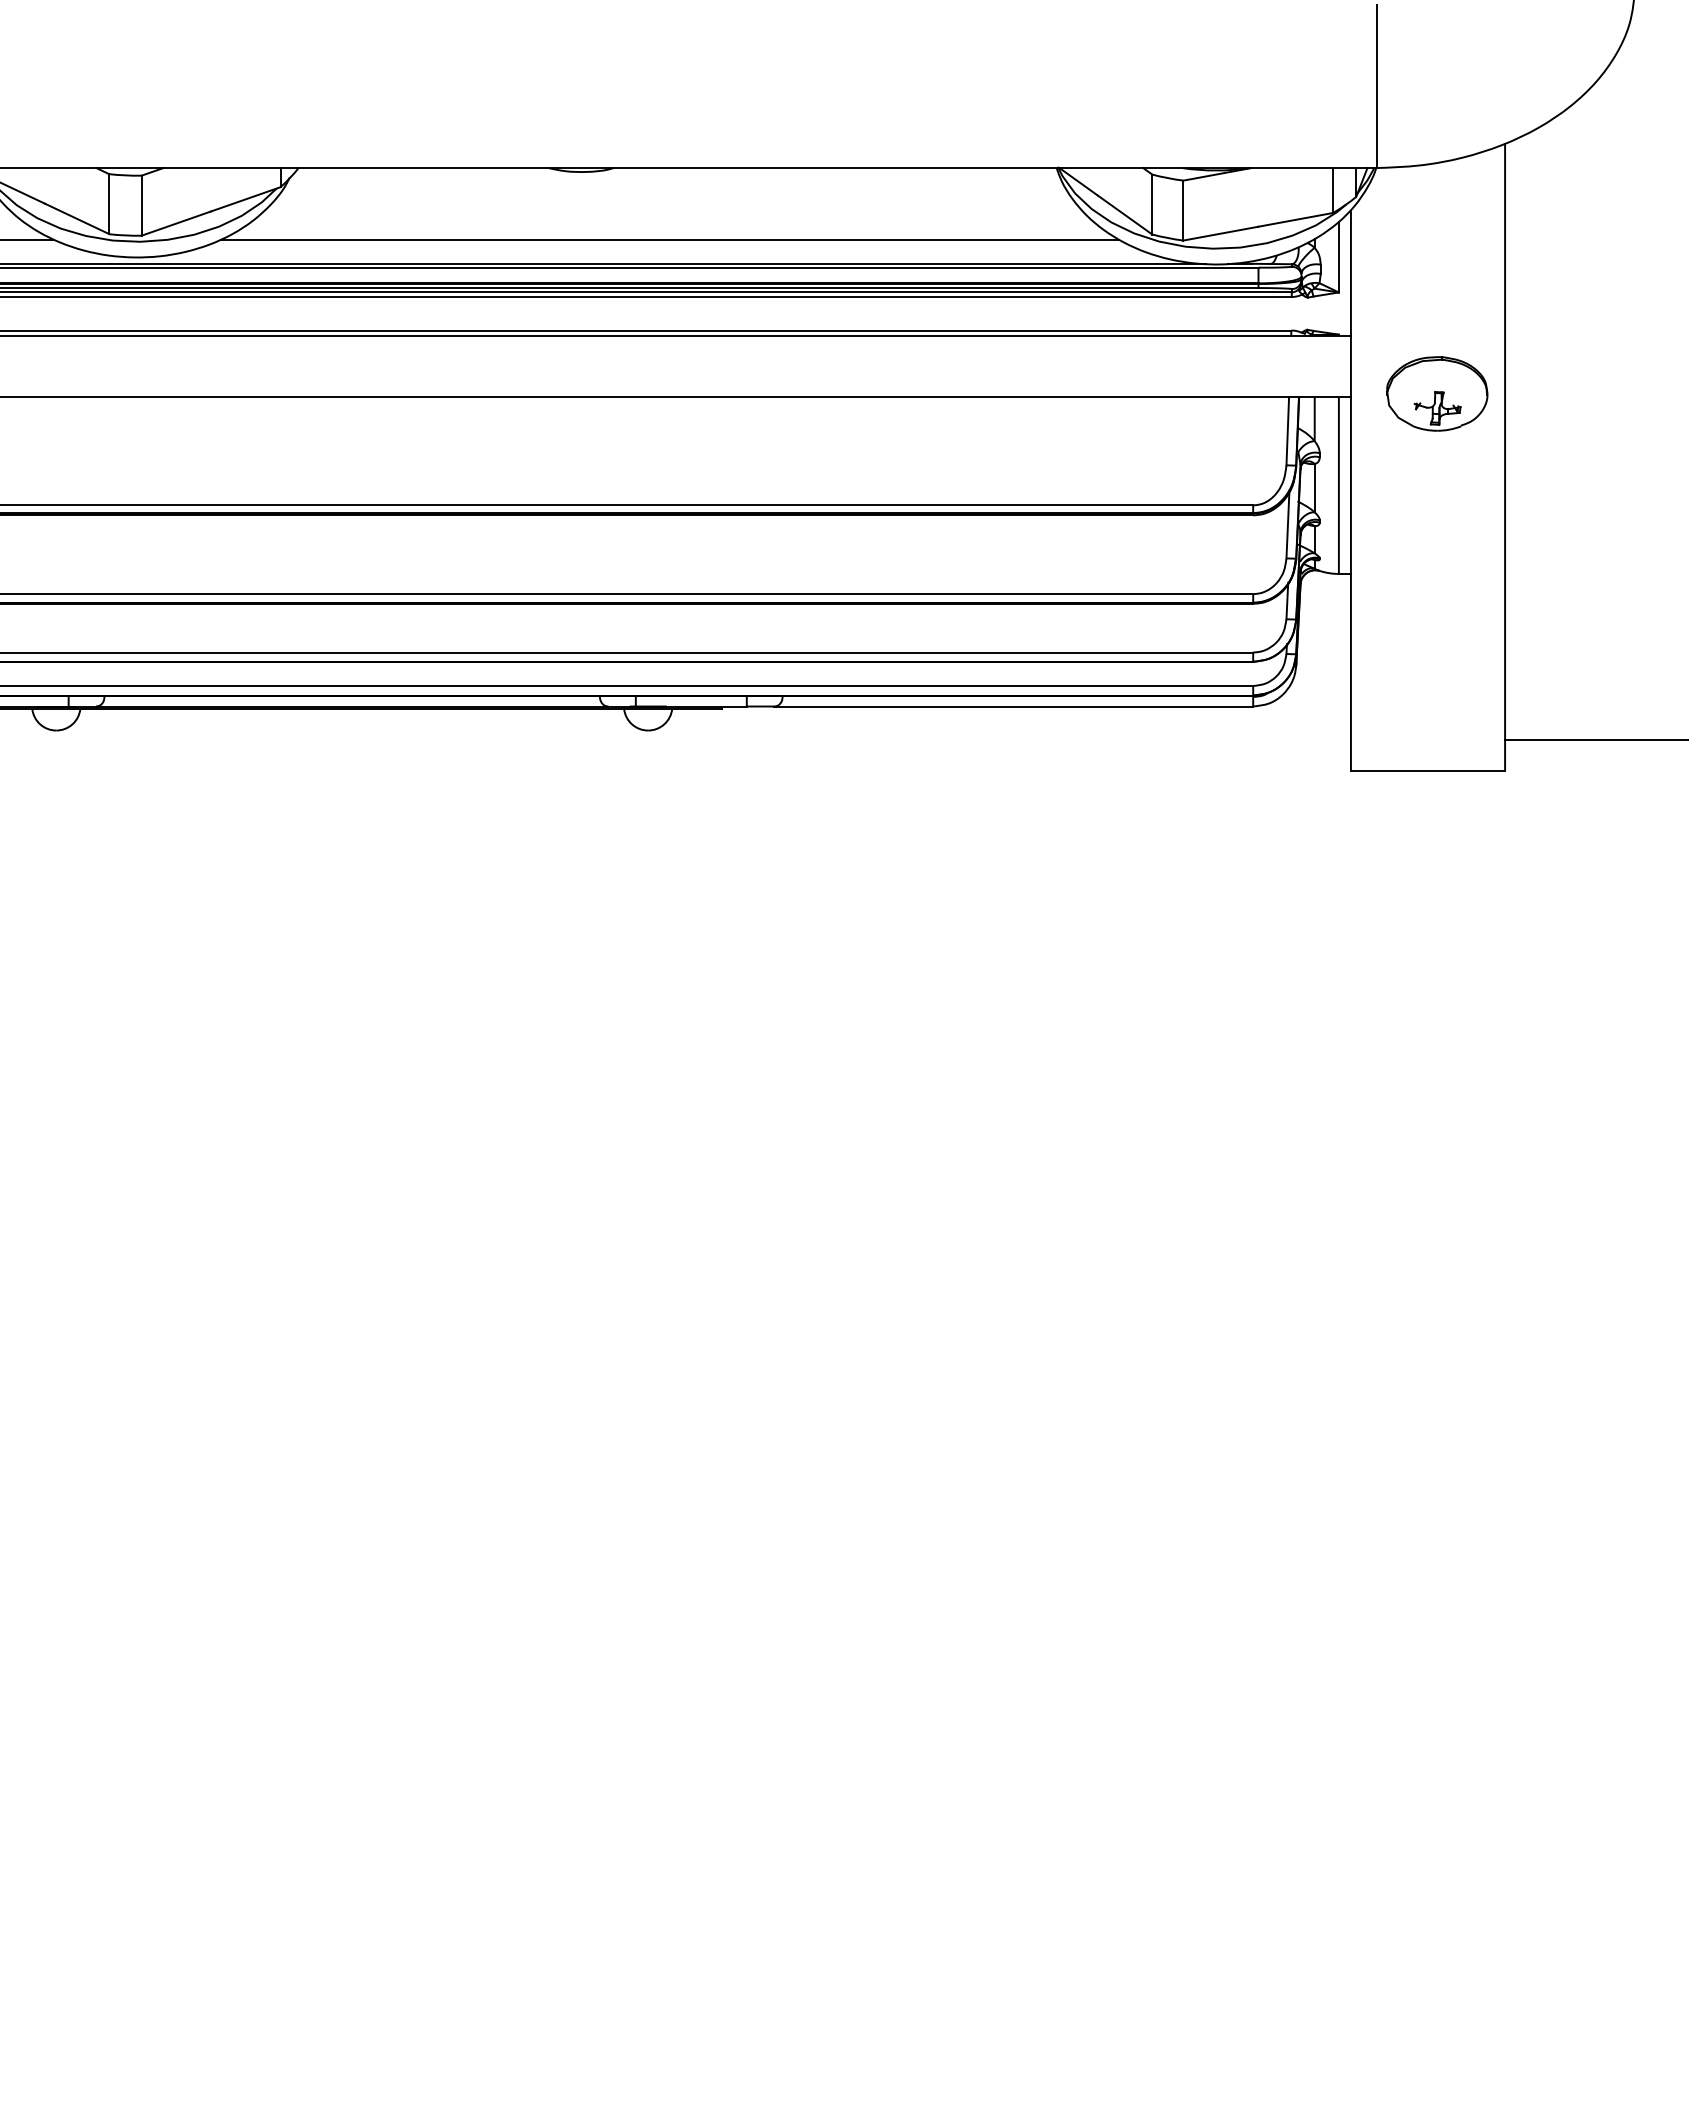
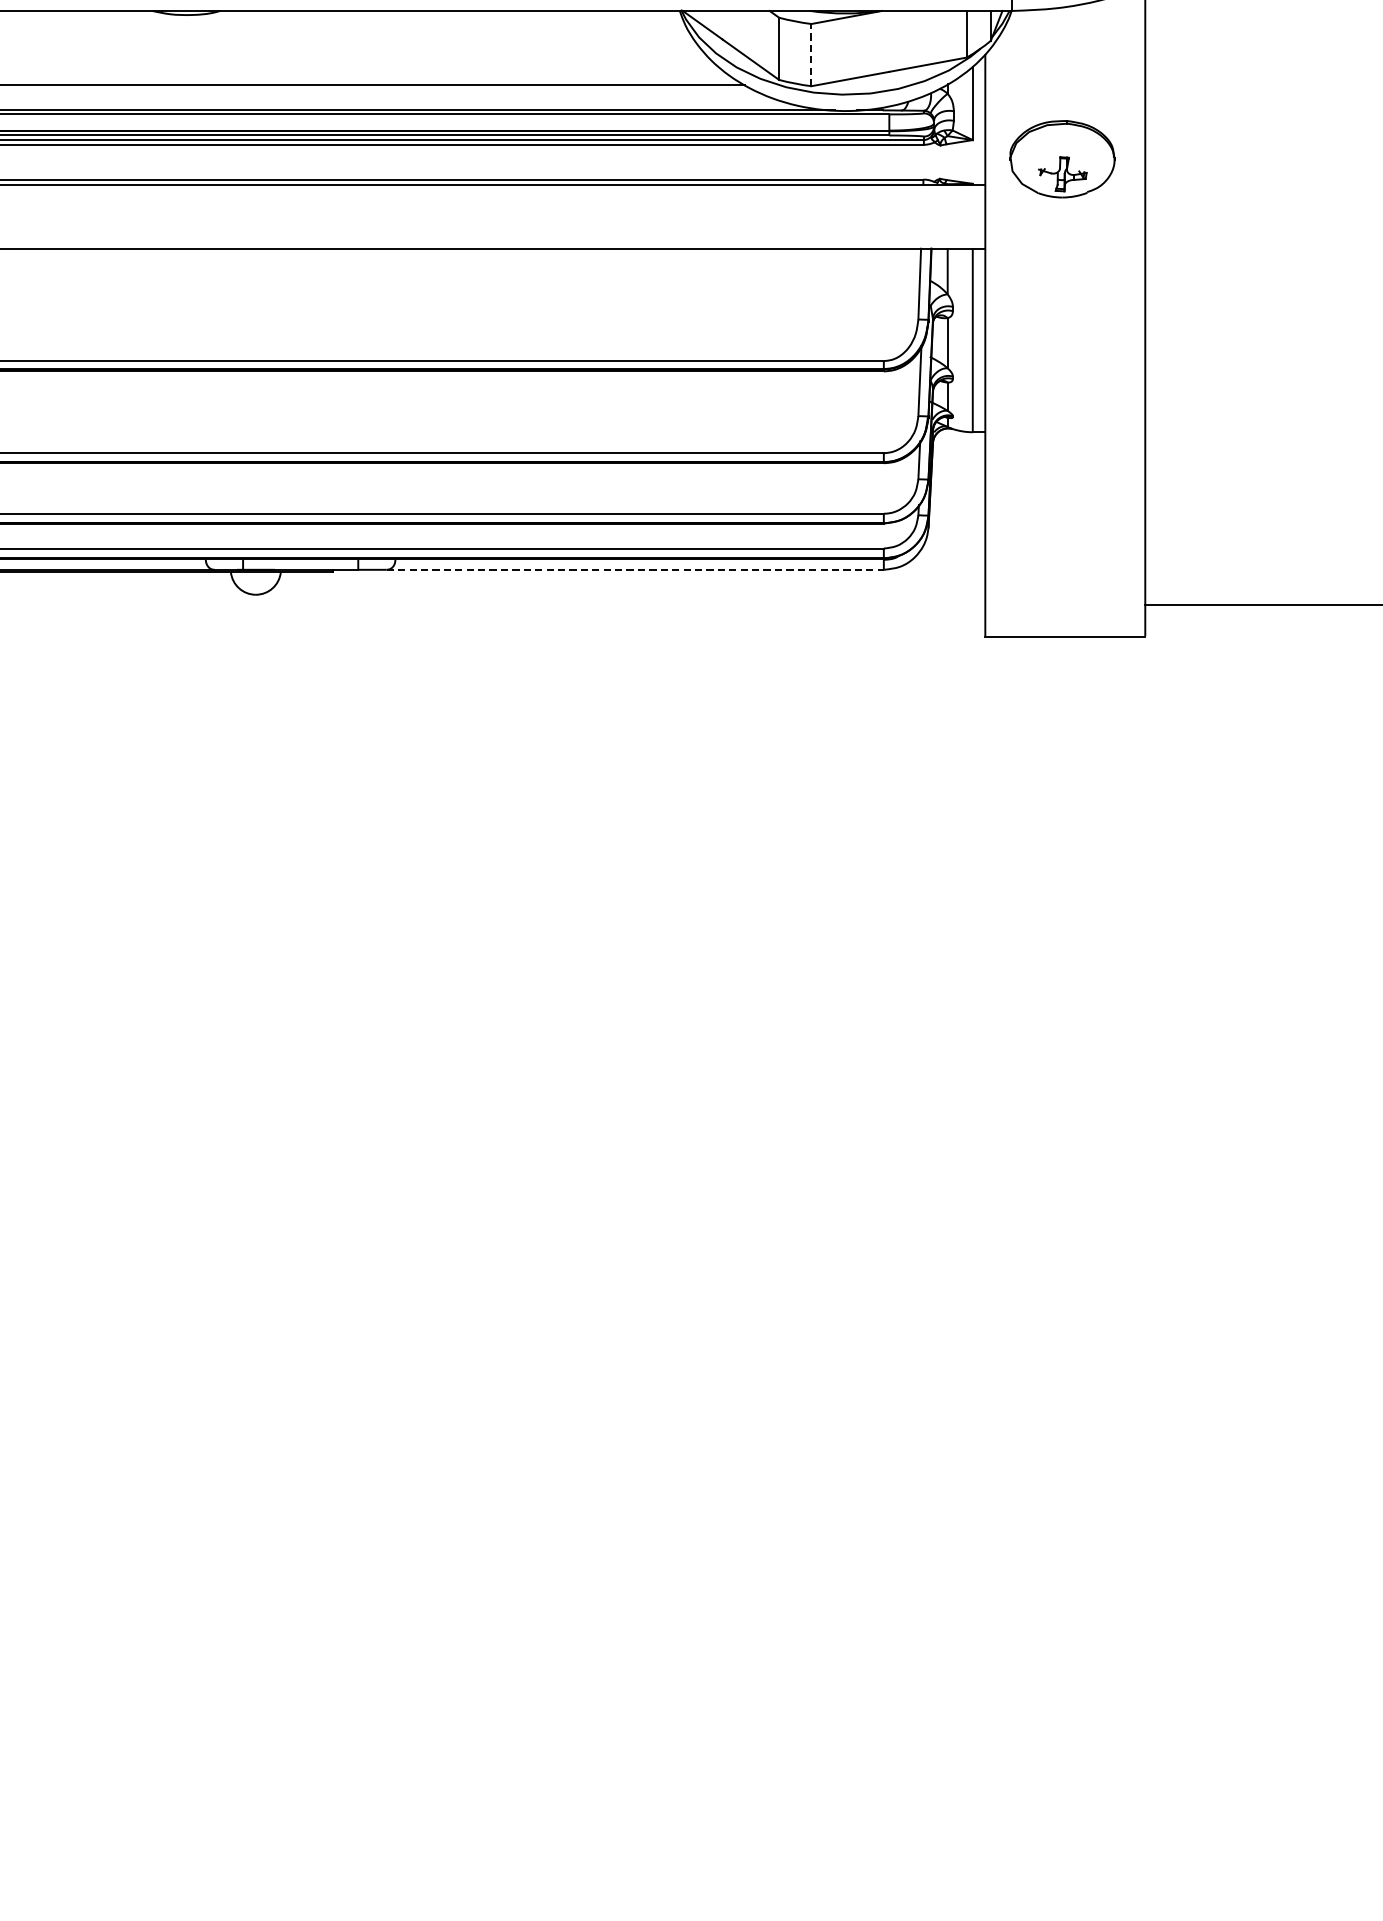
line: (1183, 210) -> (811, 55), solid -> dashed
part: (1437, 393) -> (1062, 158), moved
line: (1013, 706) -> (635, 569), solid -> dashed

